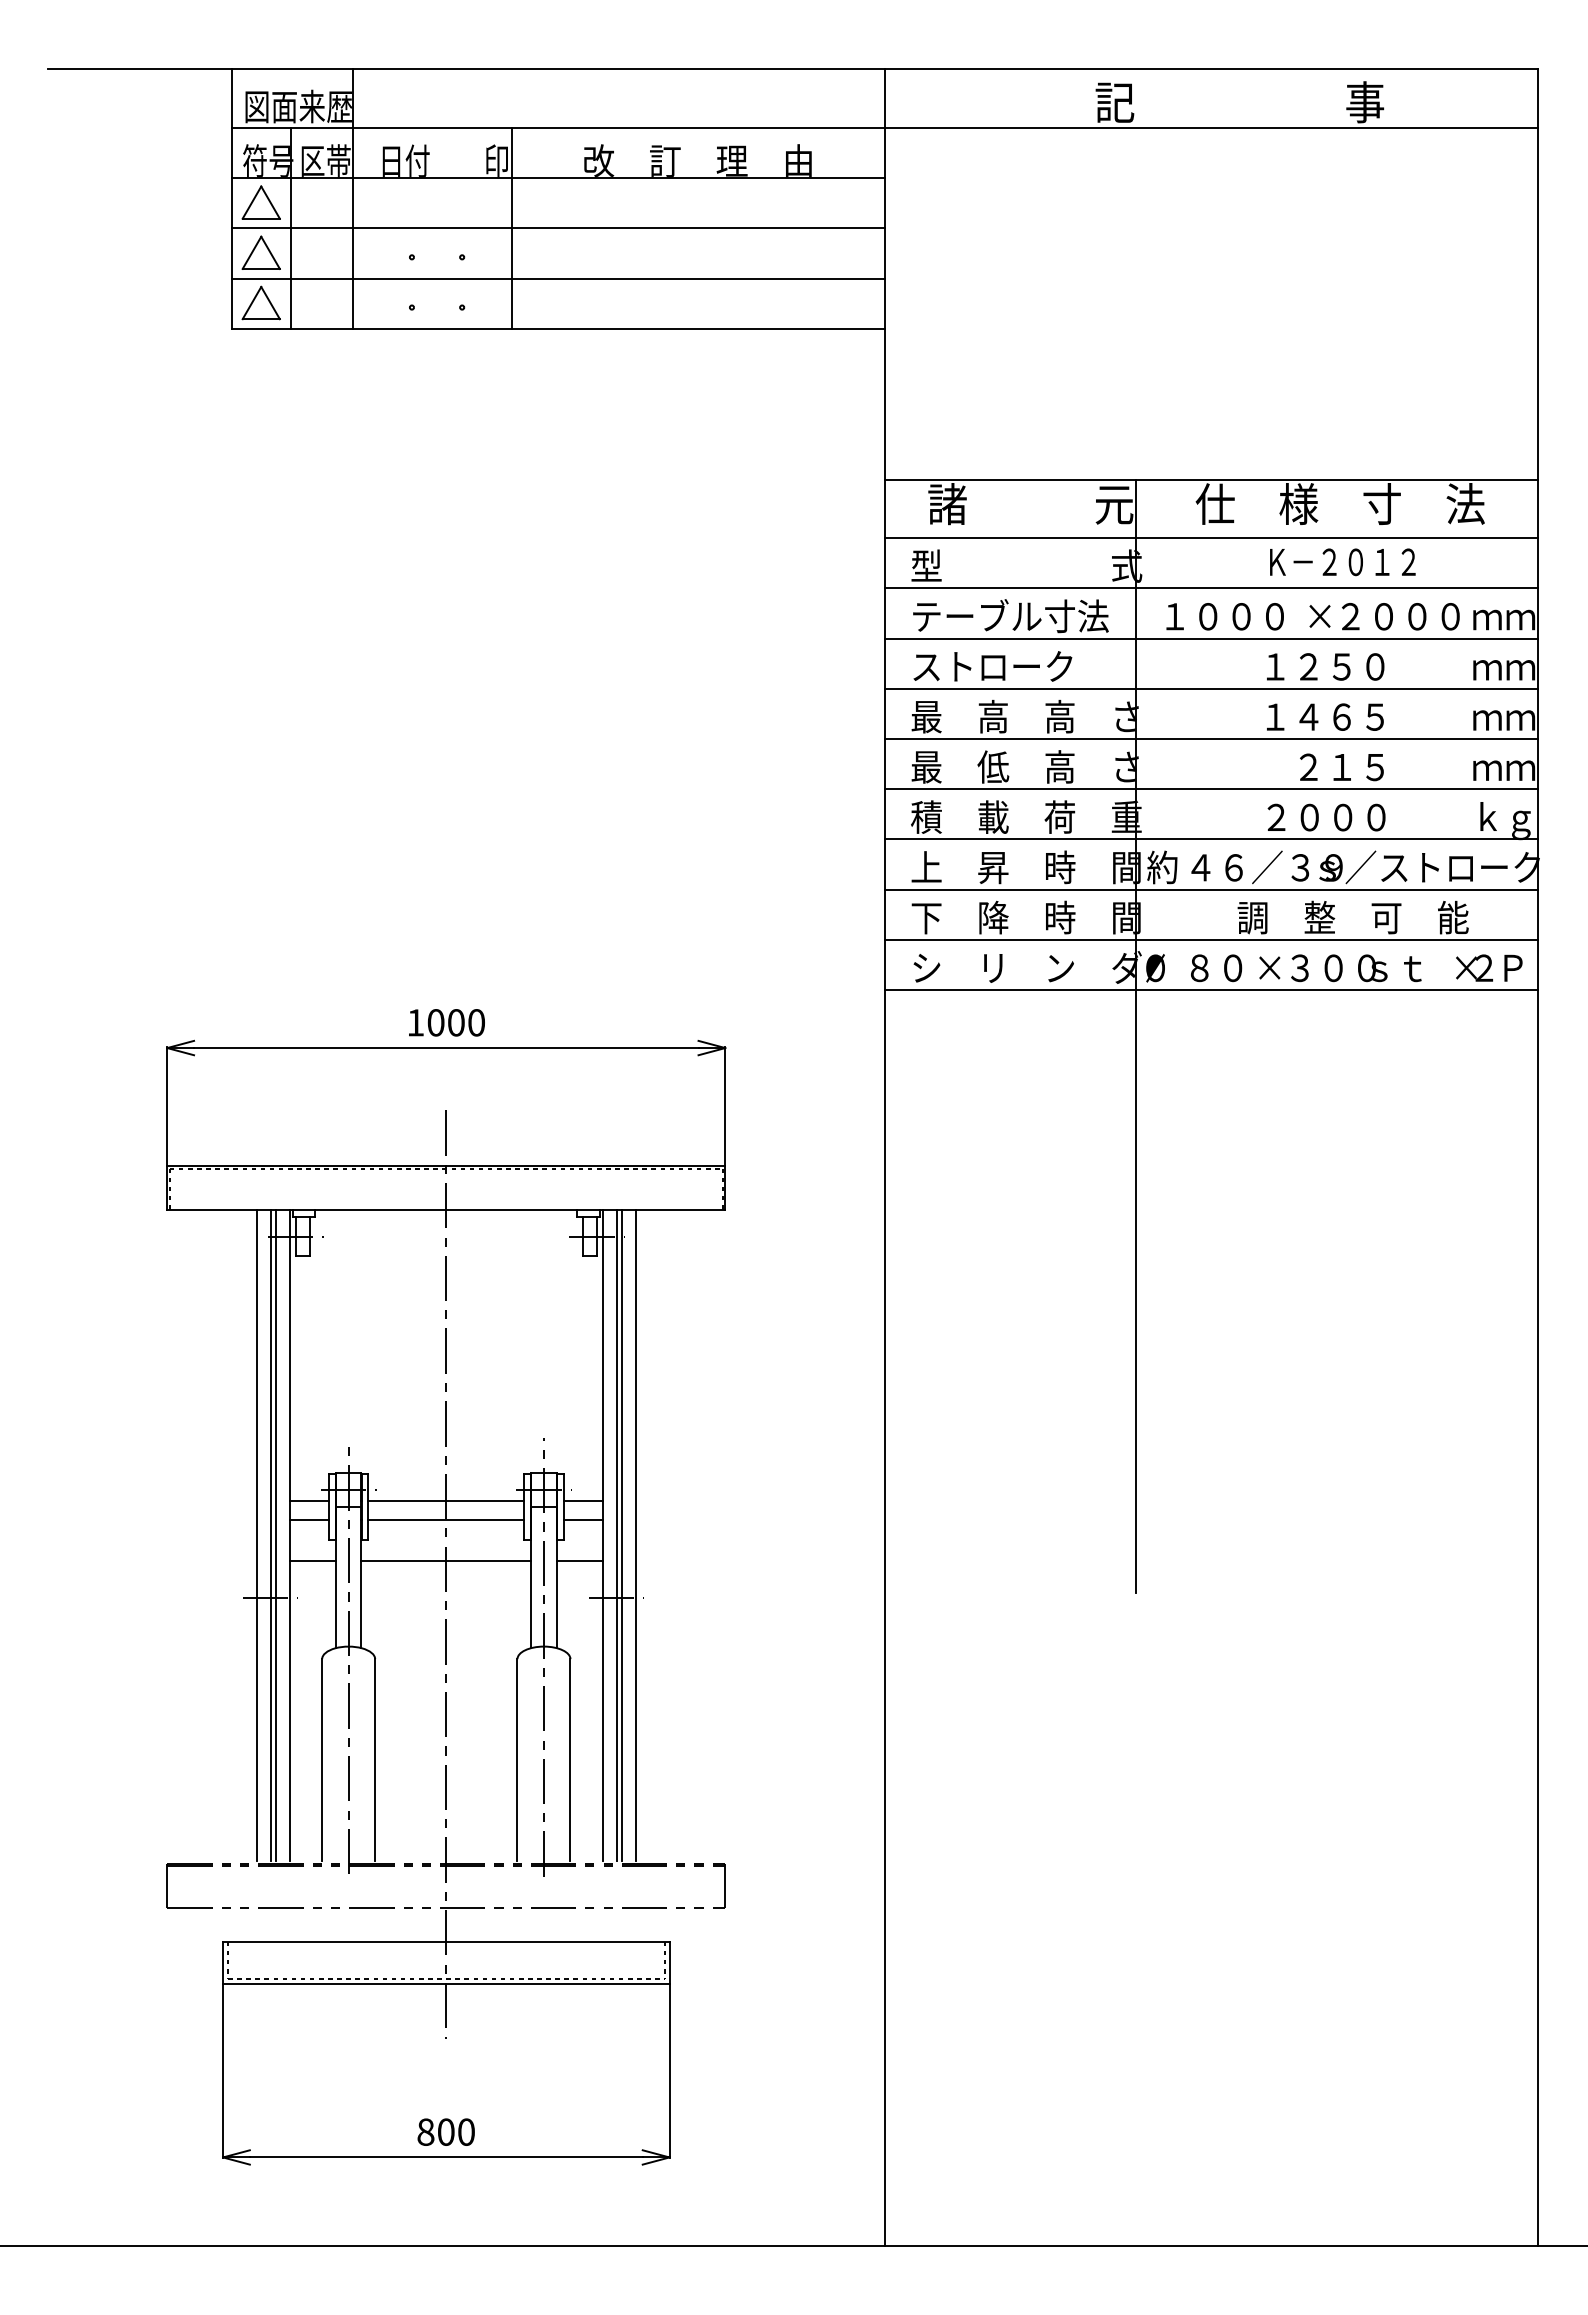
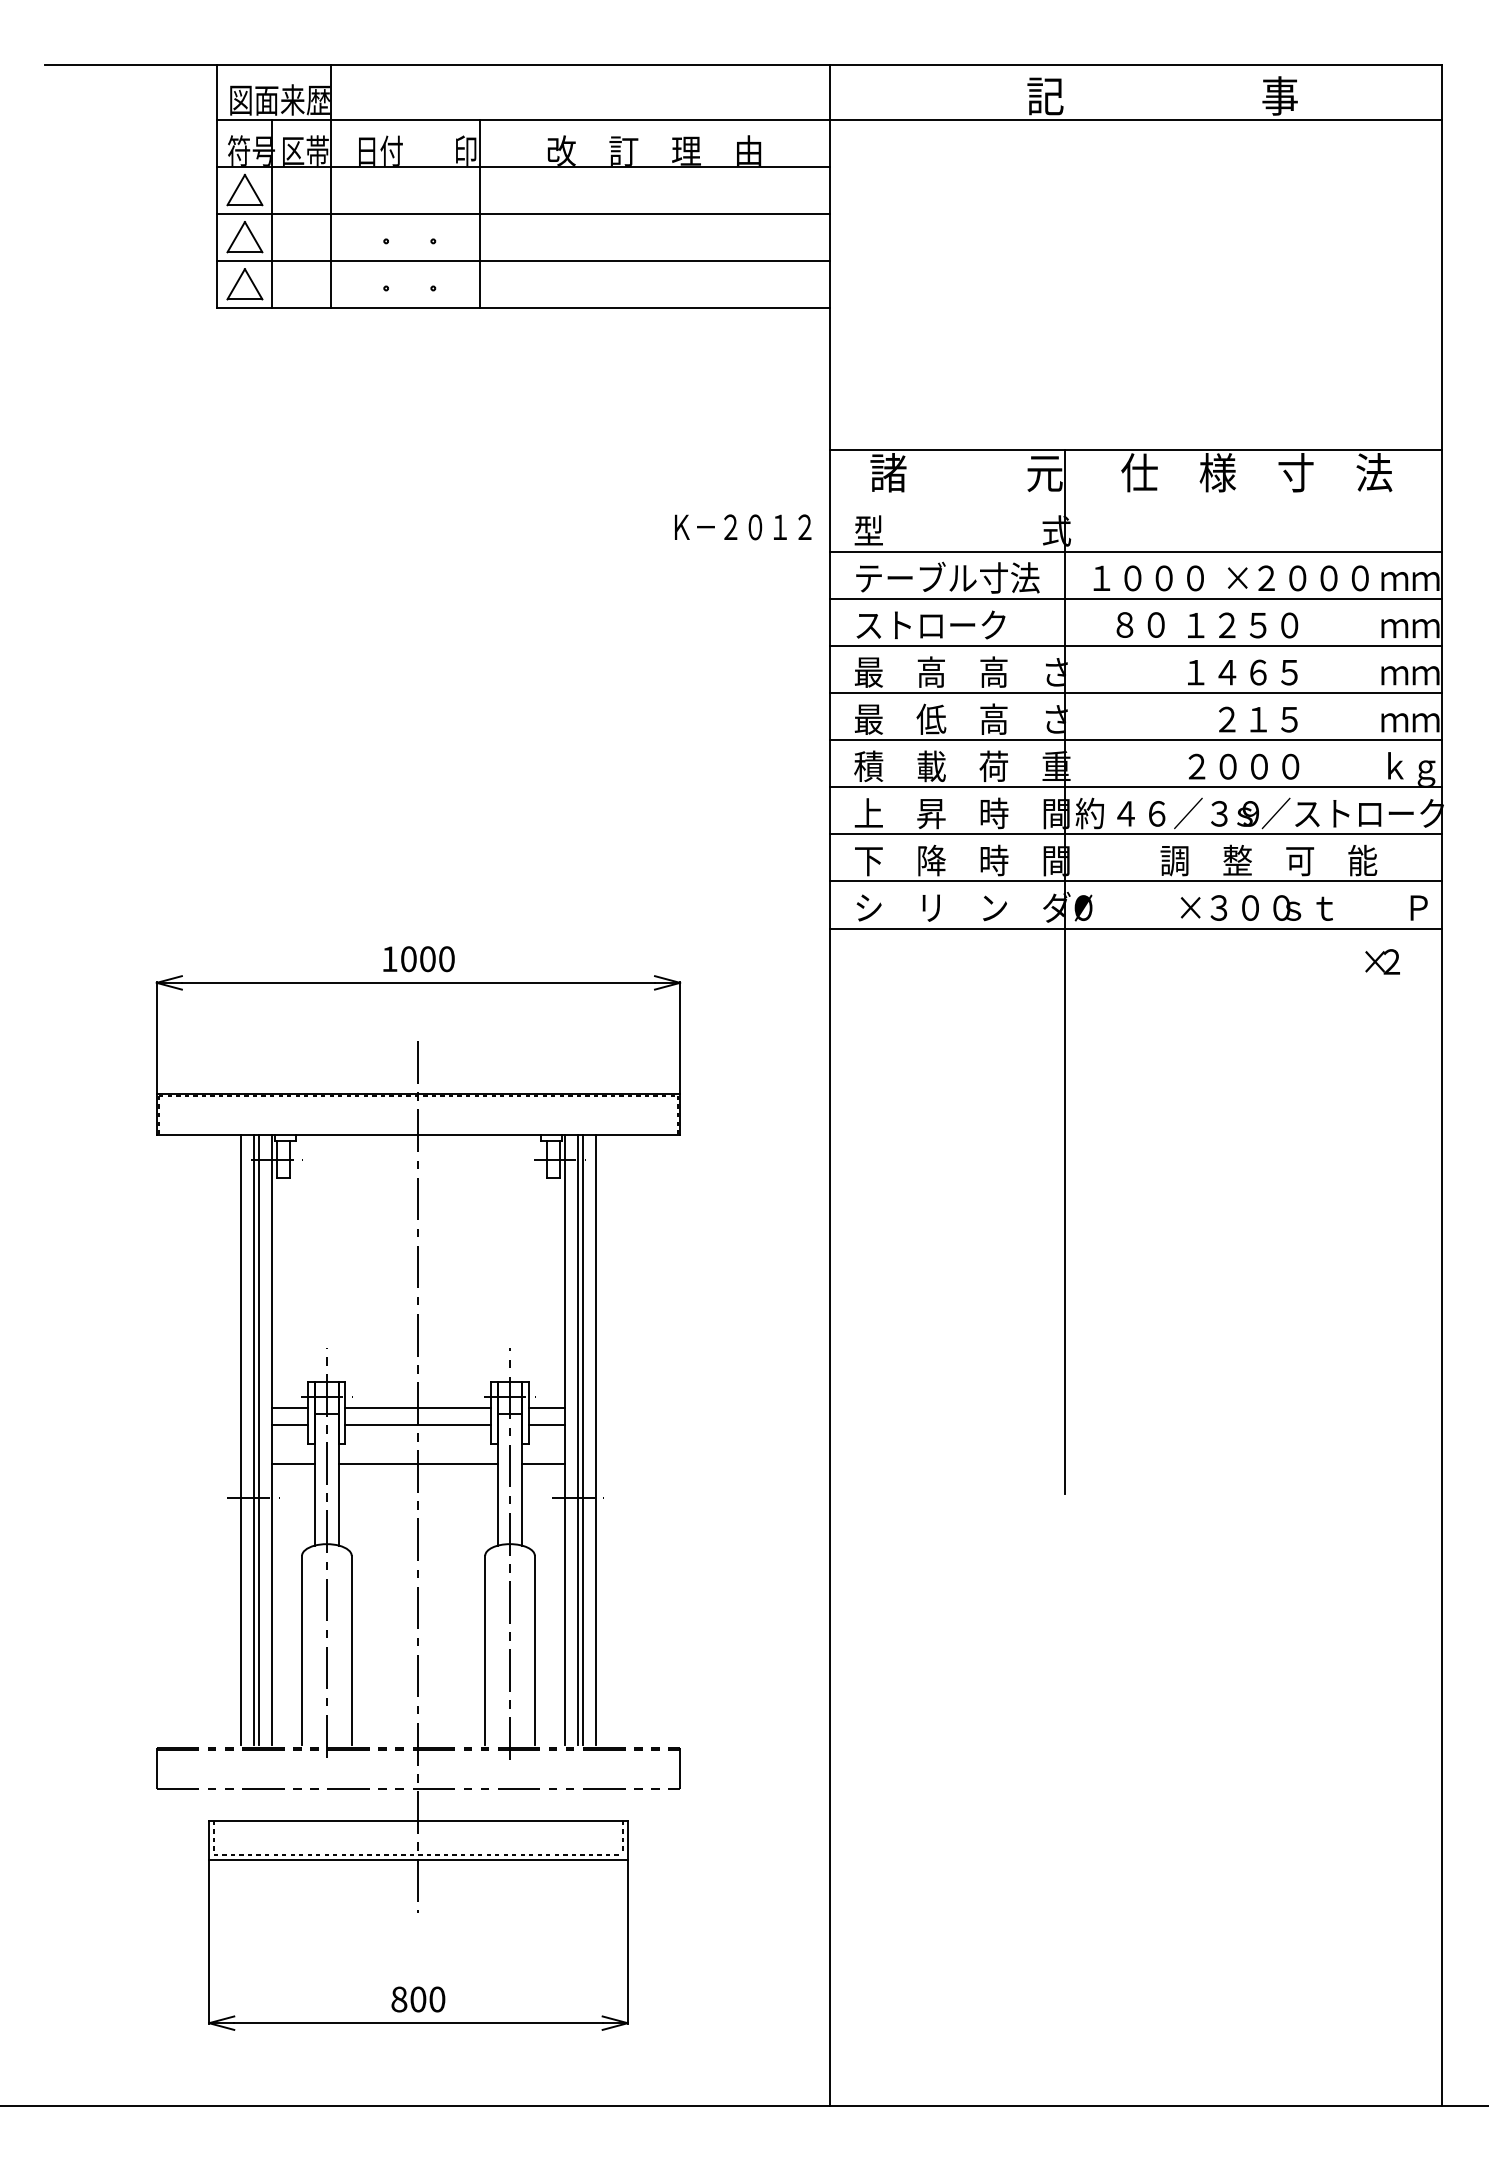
line: (1210, 537) -> (1135, 504), removed
text: (1343, 562) -> (743, 527), moved
text: (1216, 967) -> (1140, 624), moved
text: (1474, 967) -> (1382, 961), moved

